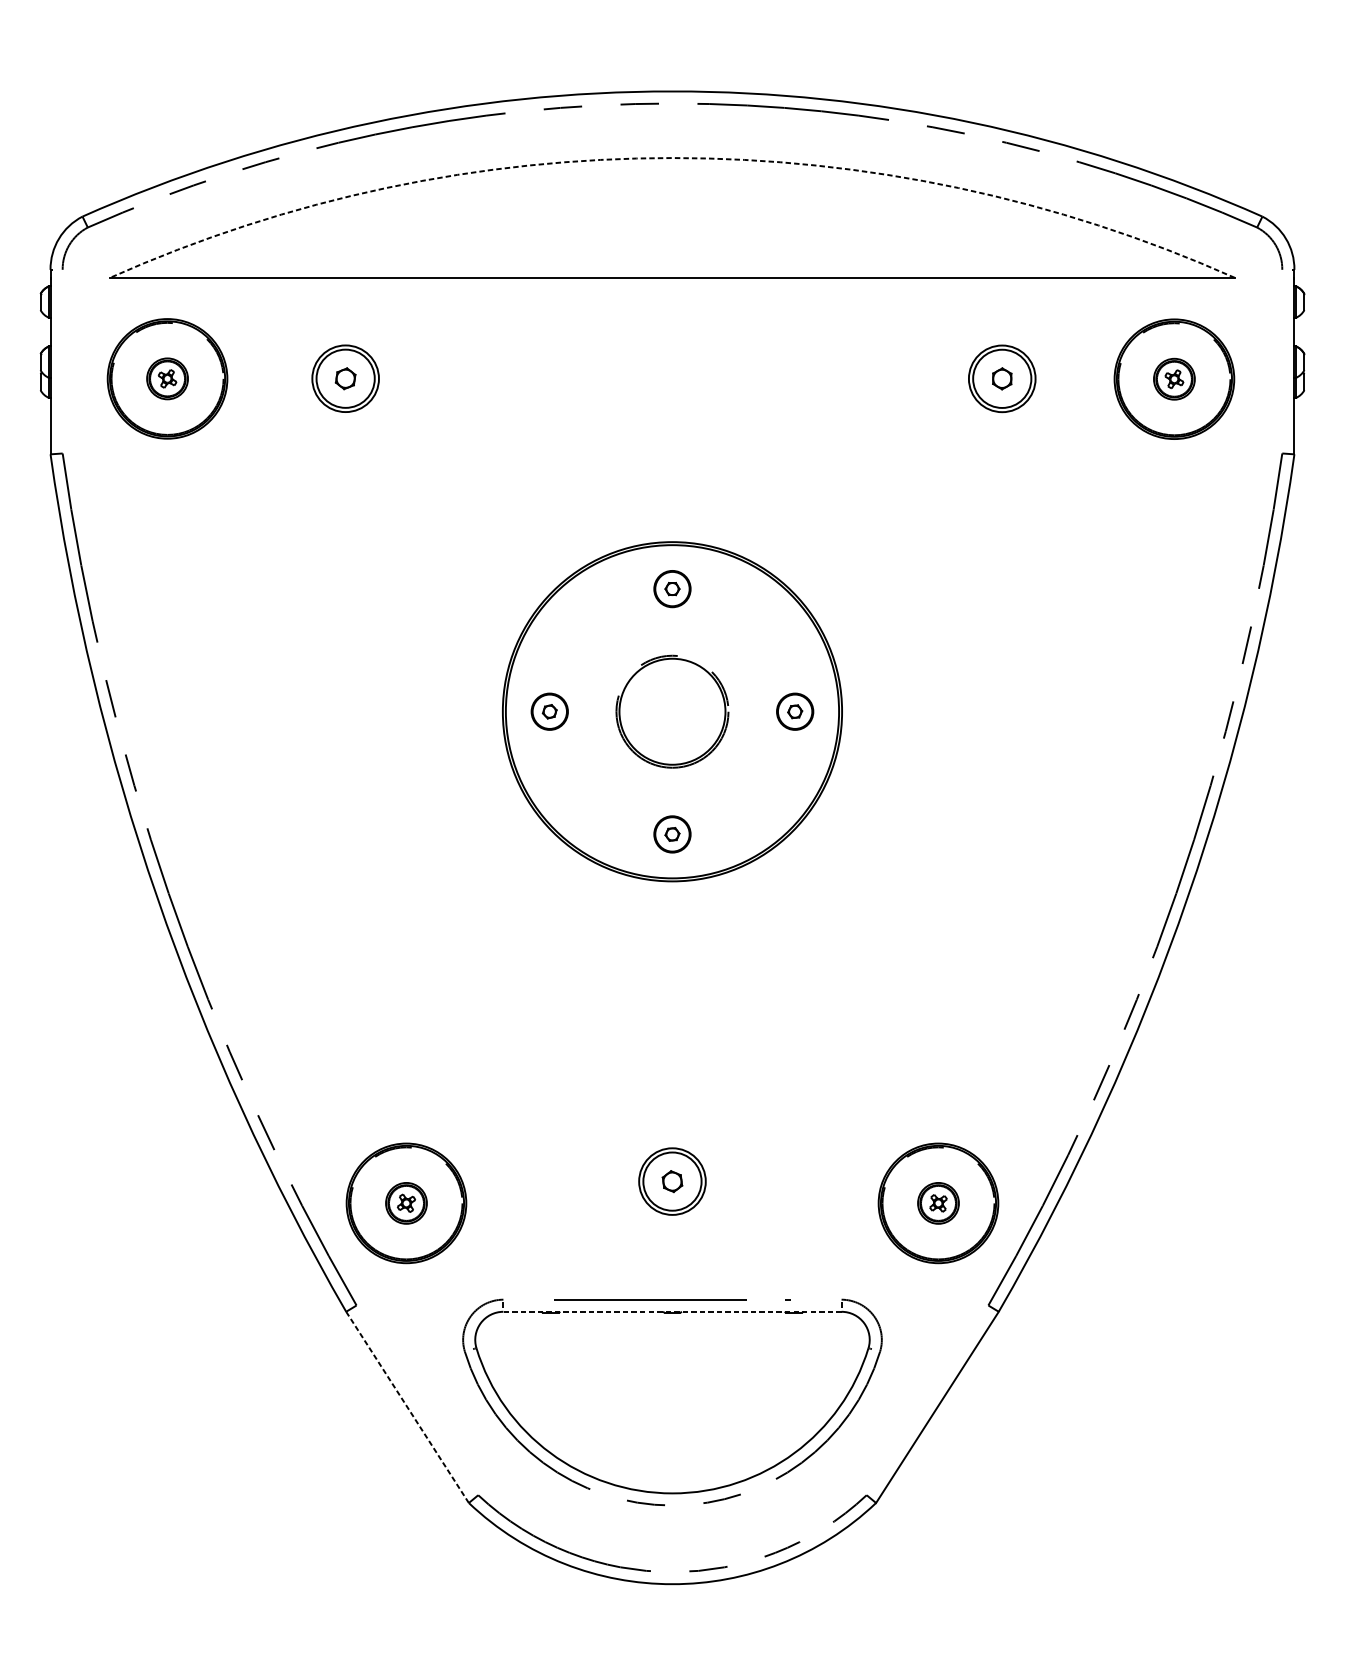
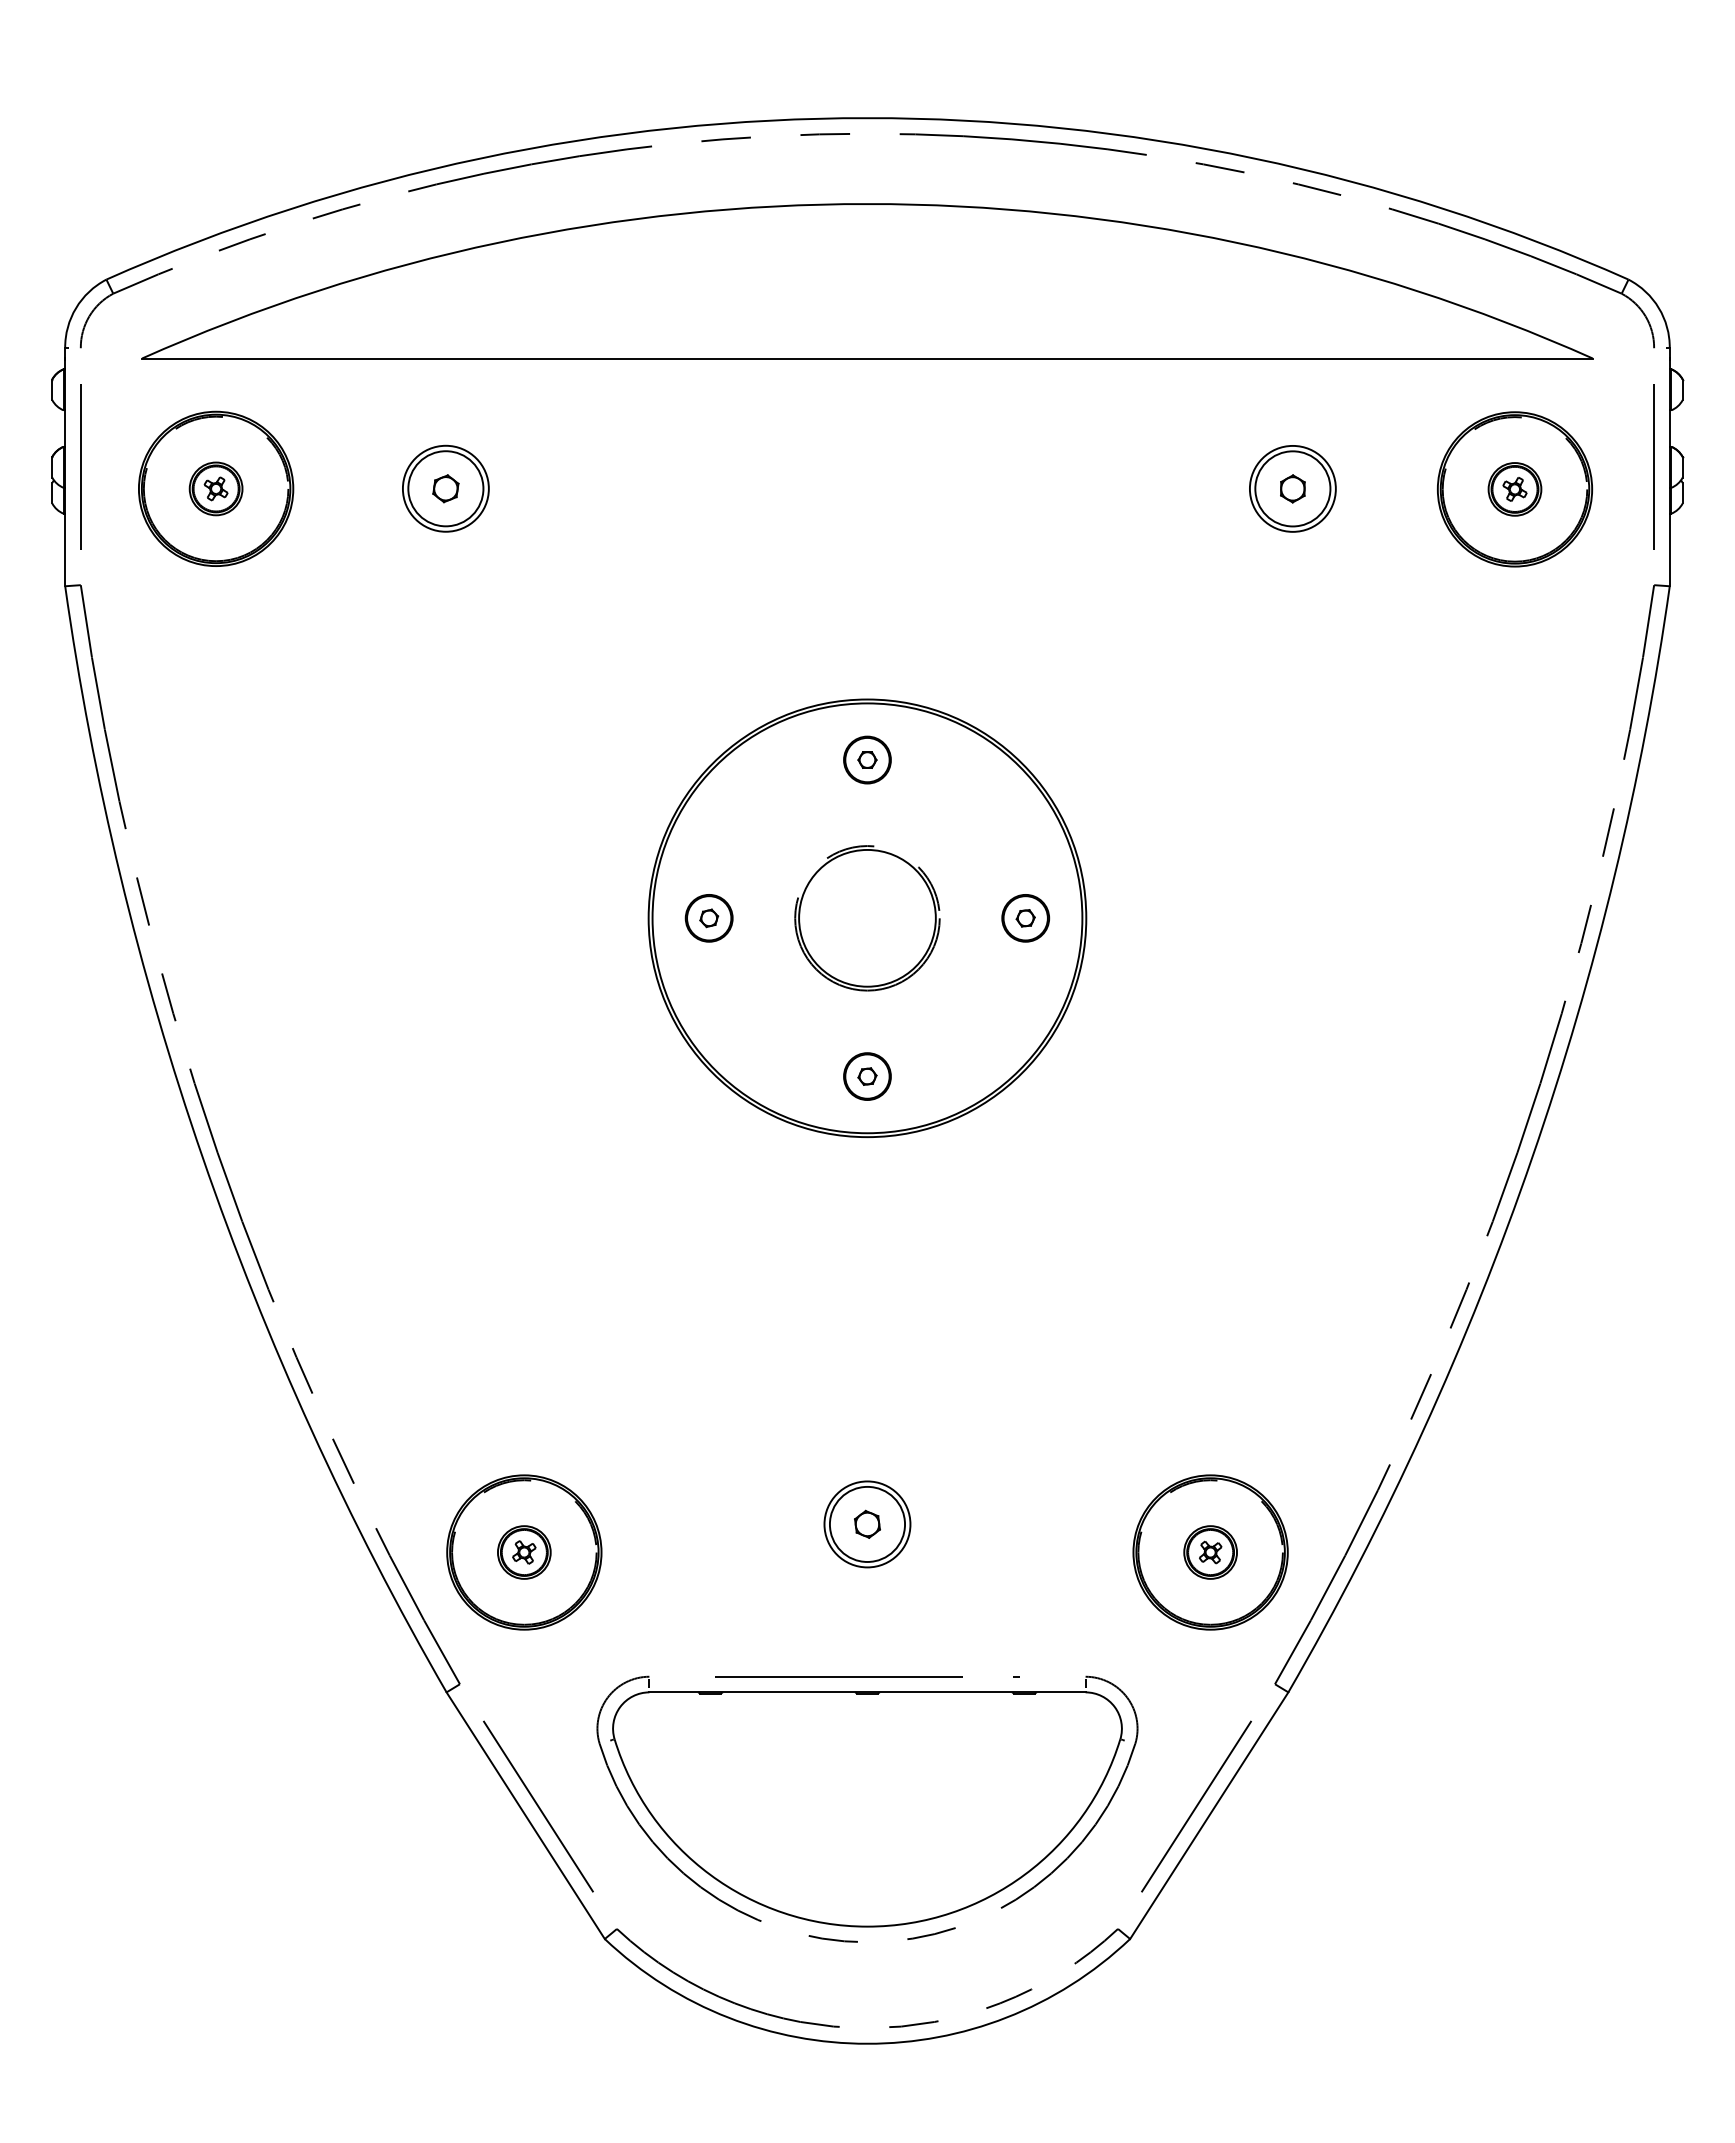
arc: (672, 158) -> (867, 204), dashed -> solid
line: (62, 361) -> (80, 466), added
line: (1282, 361) -> (1654, 466), added
line: (672, 1311) -> (867, 1692), dashed -> solid
line: (417, 1400) -> (538, 1806), added
line: (927, 1400) -> (1196, 1806), added
line: (407, 1407) -> (525, 1815), dashed -> solid

